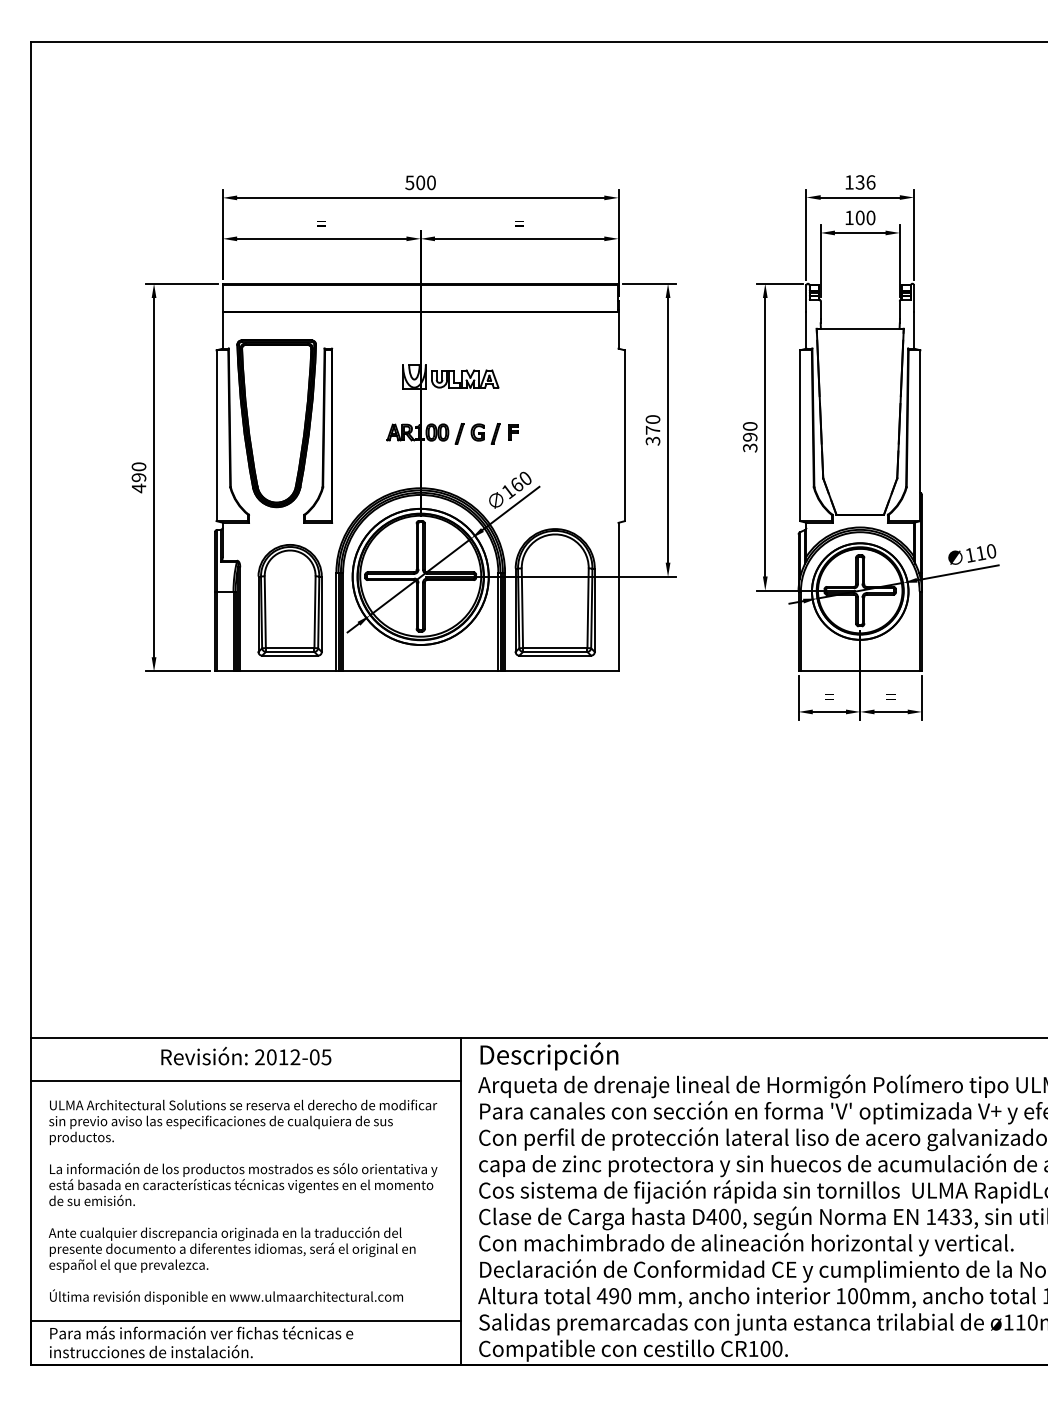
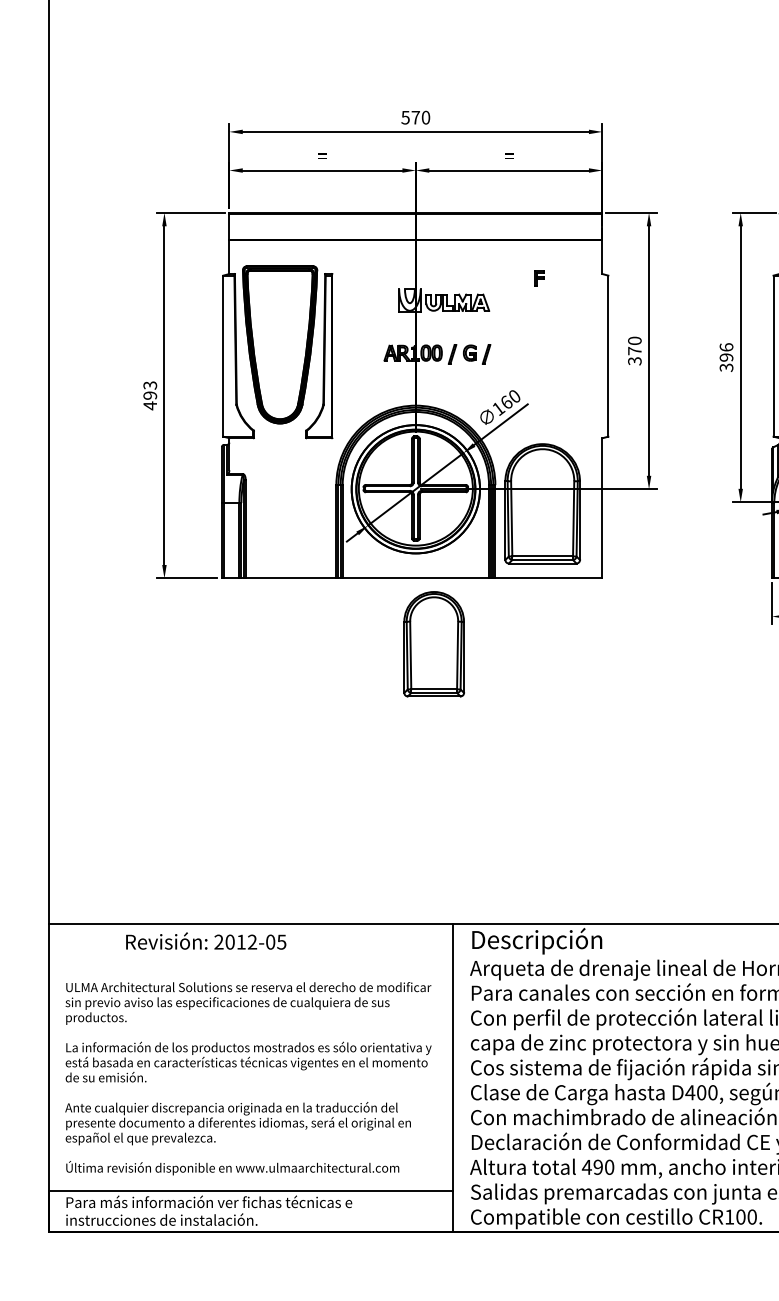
text: (420, 182) -> (415, 117), 500 -> 570
text: (750, 426) -> (726, 347), 390 -> 396
part: (513, 432) -> (540, 278), moved
text: (138, 466) -> (149, 385), 490 -> 493
part: (289, 600) -> (433, 644), moved
text: (246, 1056) -> (206, 941), moved
line: (245, 1081) -> (250, 964), removed

